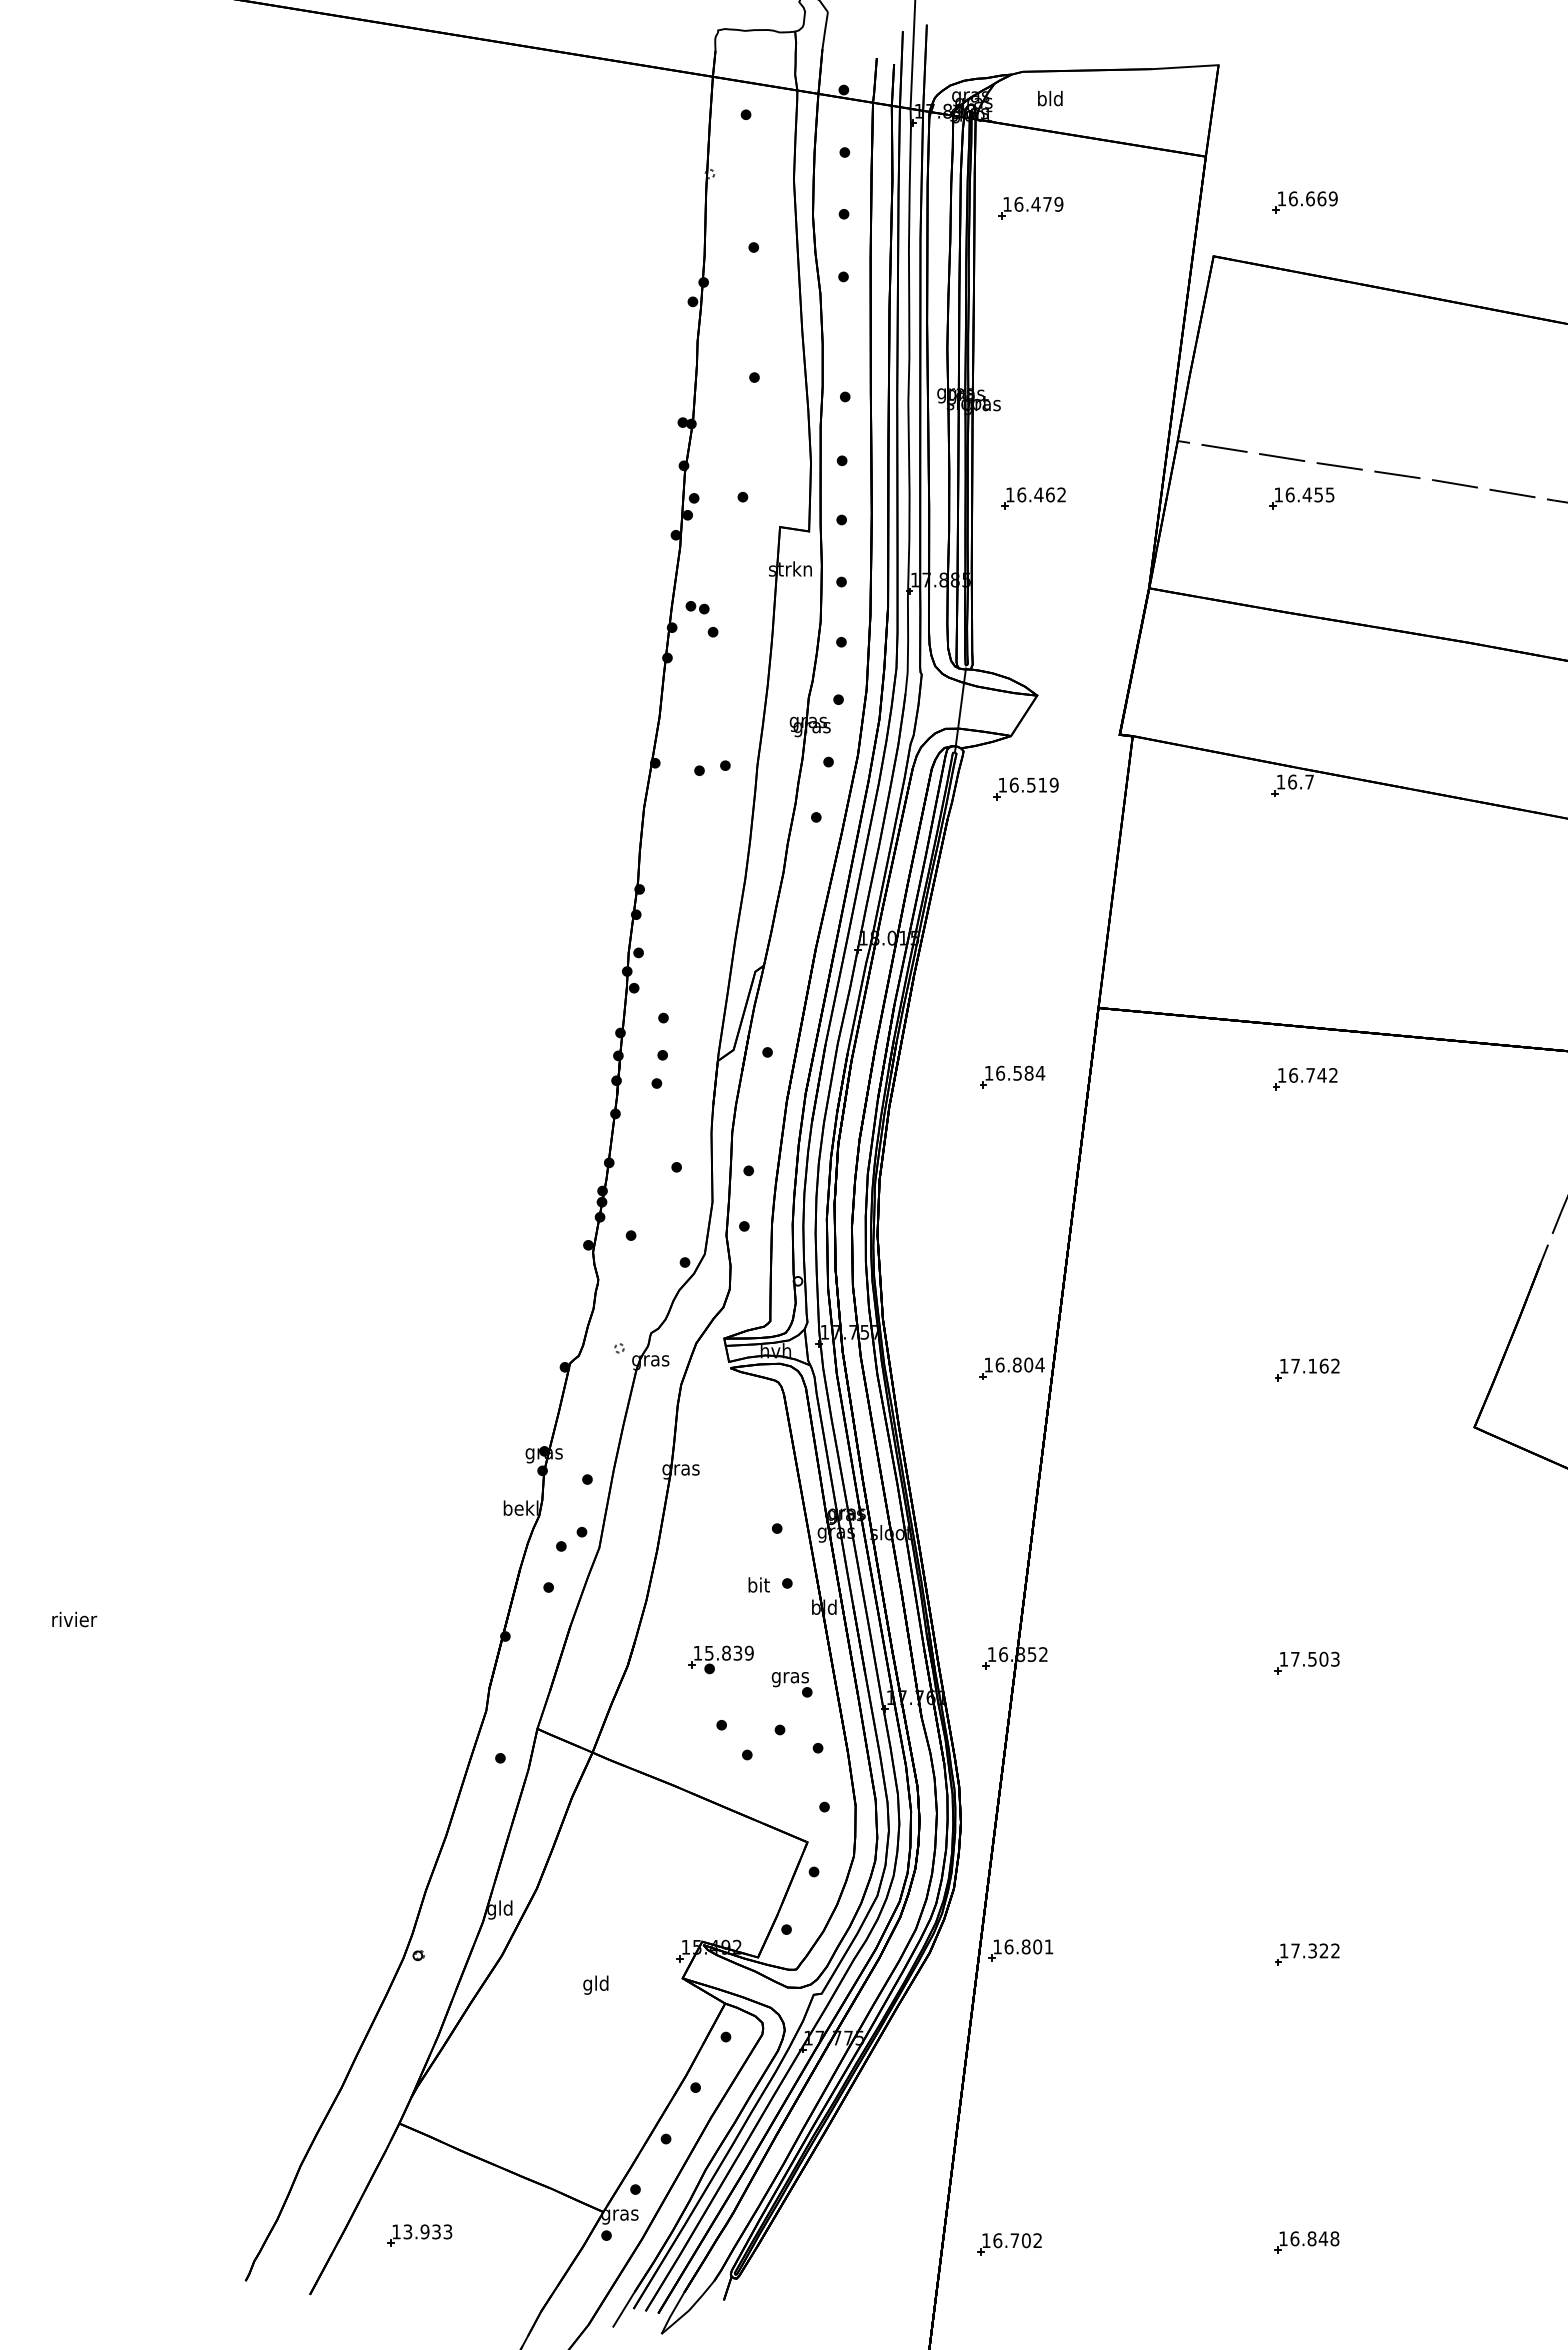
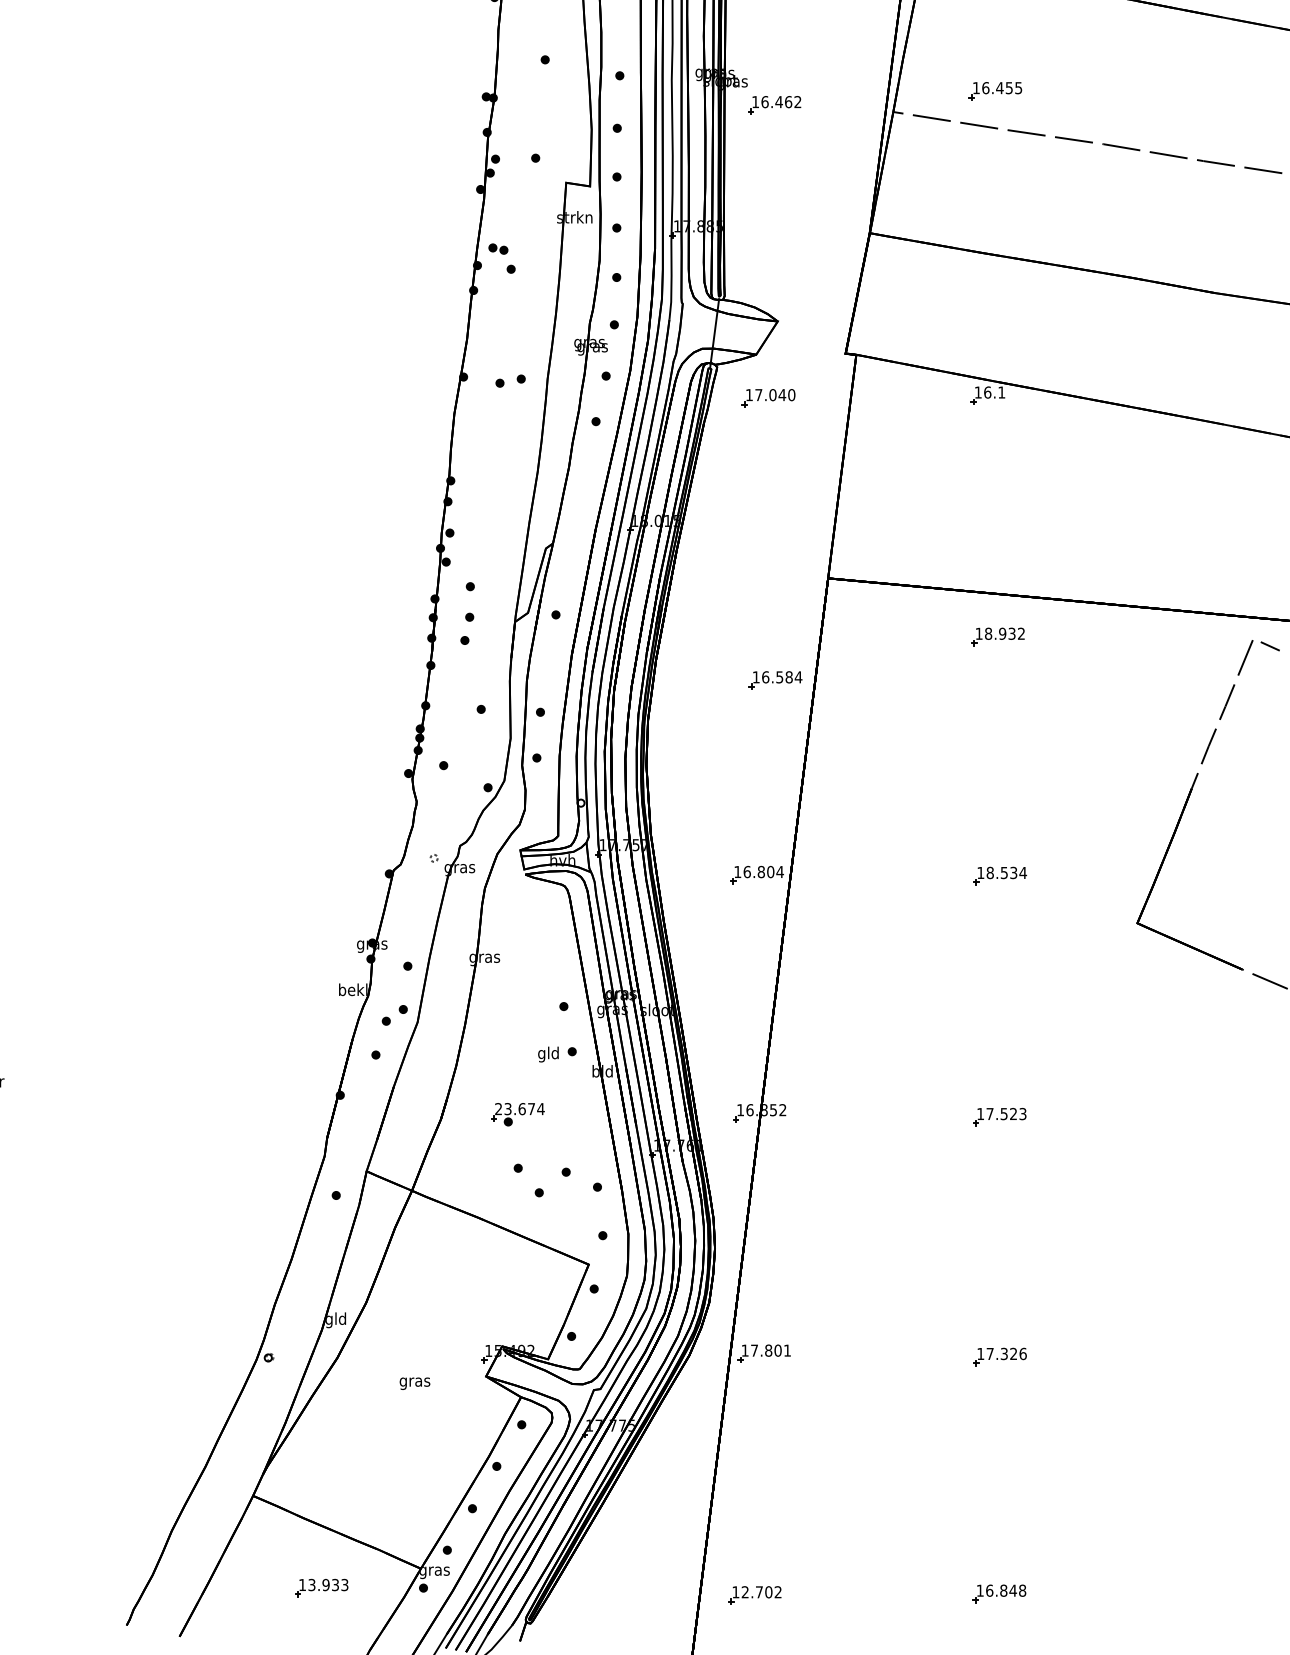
part: (1033, 498) -> (774, 105), moved
part: (1301, 498) -> (995, 91), moved
text: (1309, 781) -> (1001, 392), 16.7 -> 16.1
text: (1033, 784) -> (774, 394), 16.519 -> 17.040
text: (1307, 1074) -> (1000, 633), 16.742 -> 18.932
part: (1012, 1076) -> (775, 679), moved
text: (1315, 1365) -> (1006, 872), 17.162 -> 18.534
text: (757, 1586) -> (547, 1054), bit -> gld
text: (723, 1652) -> (519, 1108), 15.839 -> 23.674
text: (1323, 1658) -> (1013, 1113), 17.503 -> 17.523
part: (791, 1684) -> (575, 1134), removed
text: (1008, 1946) -> (754, 1350), 16.801 -> 17.801
text: (1335, 1950) -> (1023, 1353), 17.322 -> 17.326
text: (595, 1984) -> (414, 1381), gld -> gras
part: (419, 2235) -> (321, 1587), moved
text: (997, 2240) -> (745, 1592), 16.702 -> 12.702

